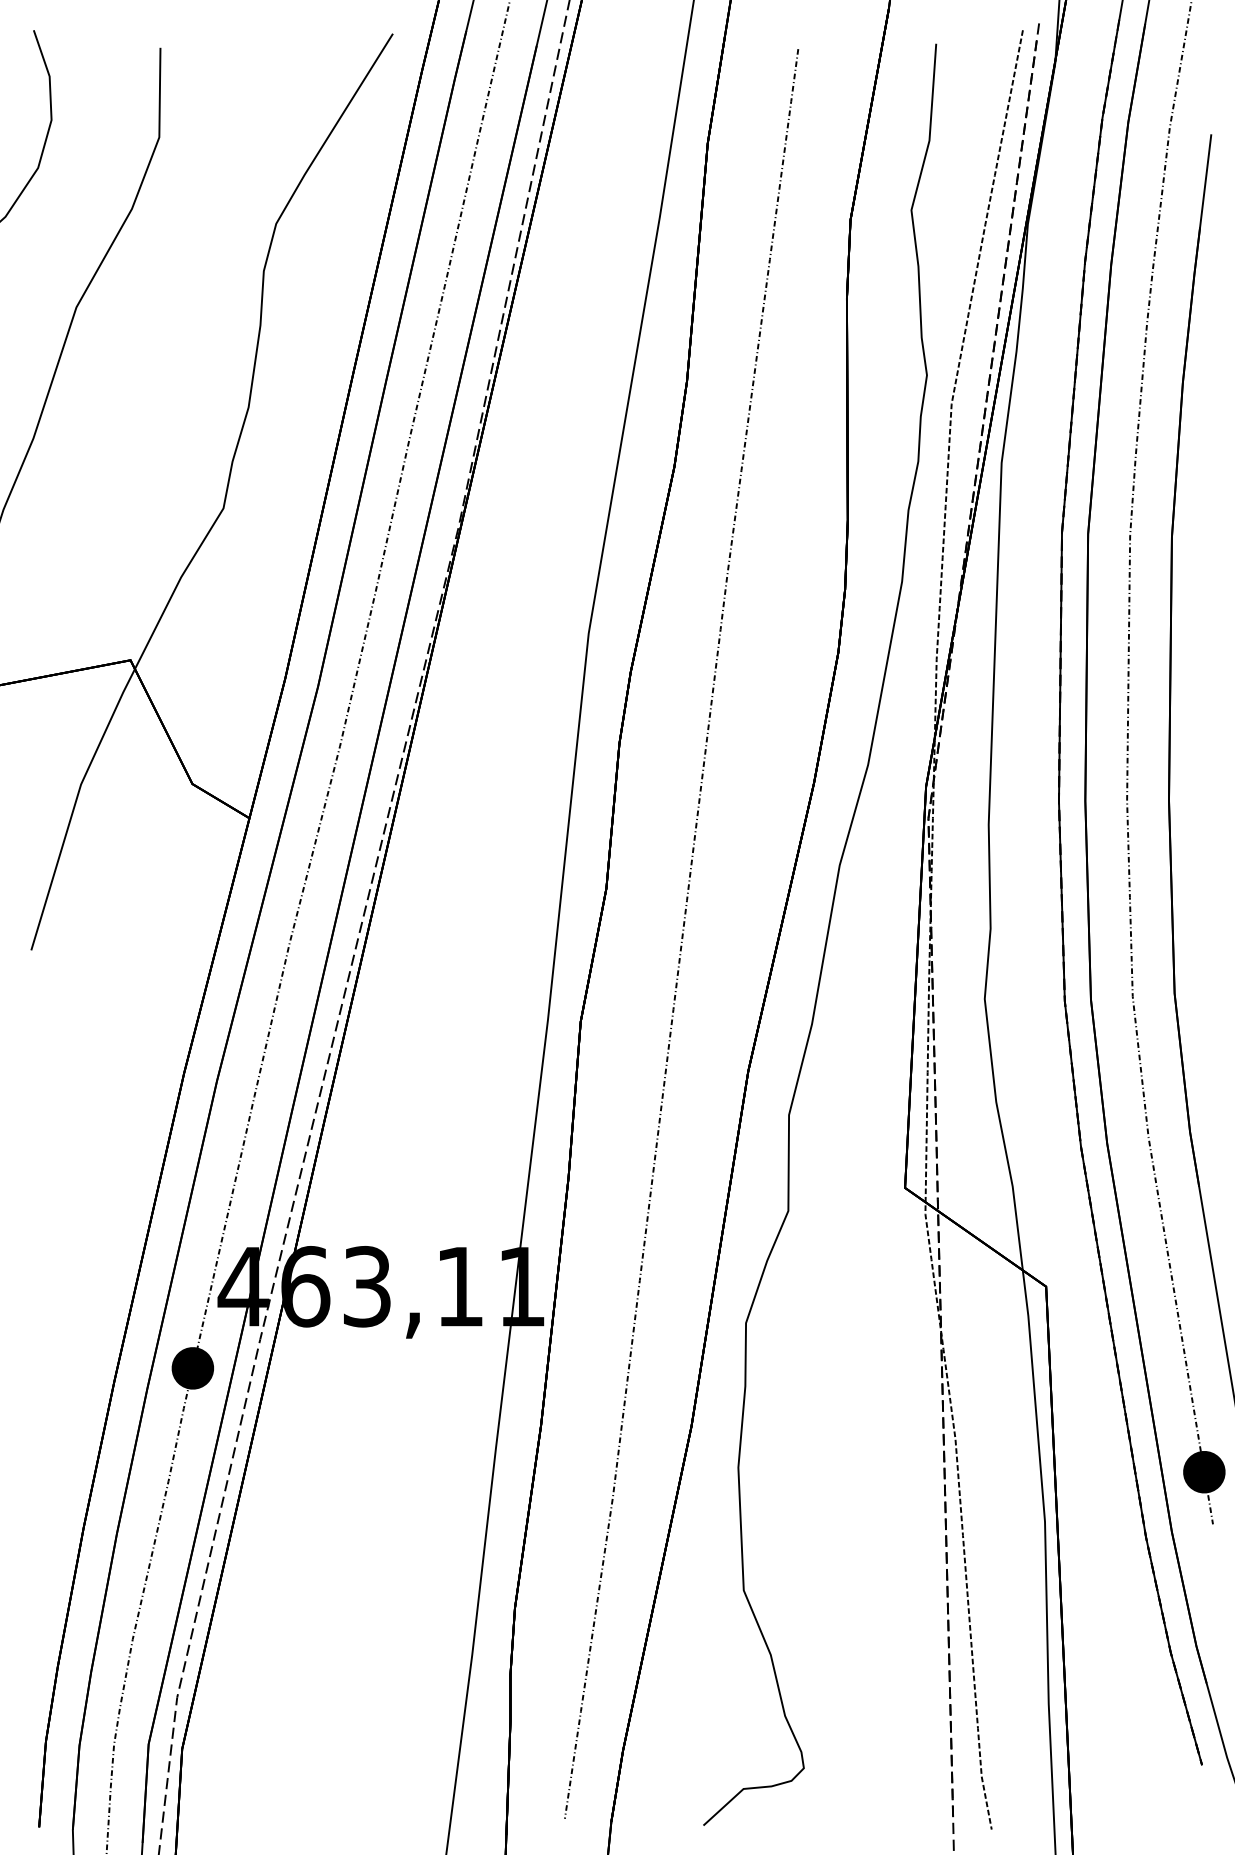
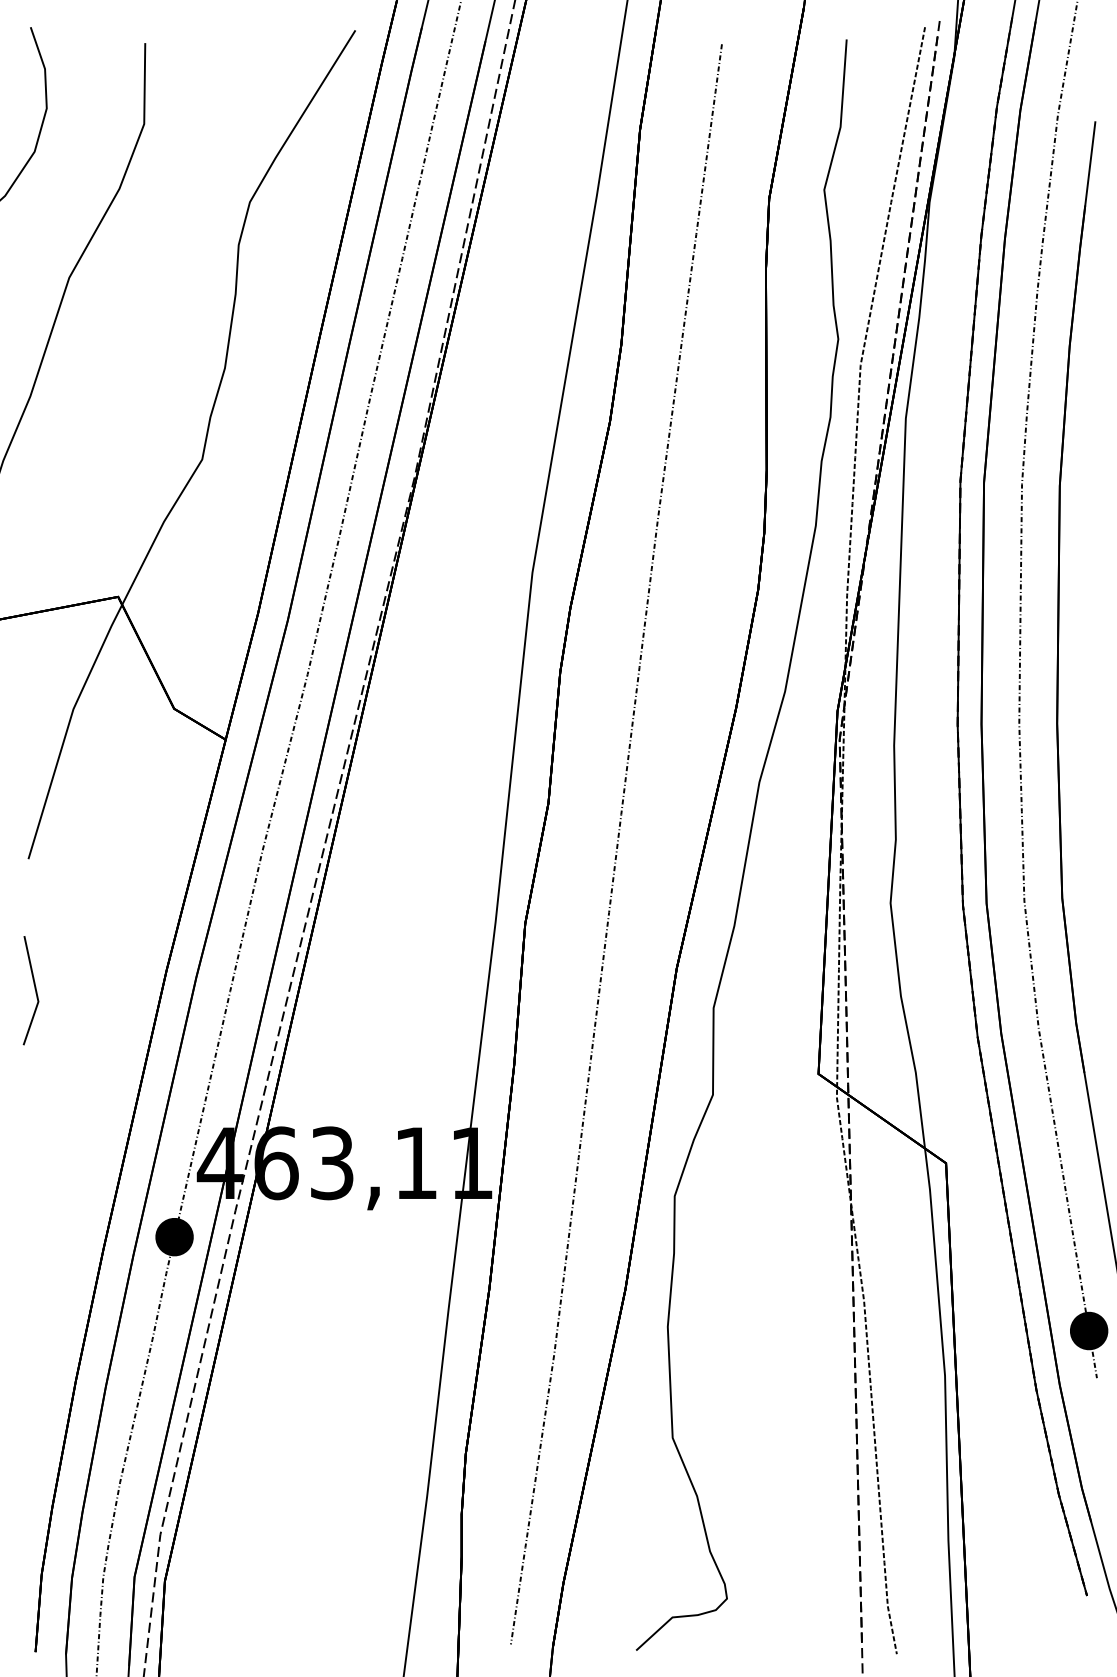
line: (38, 1095) -> (34, 990), added

